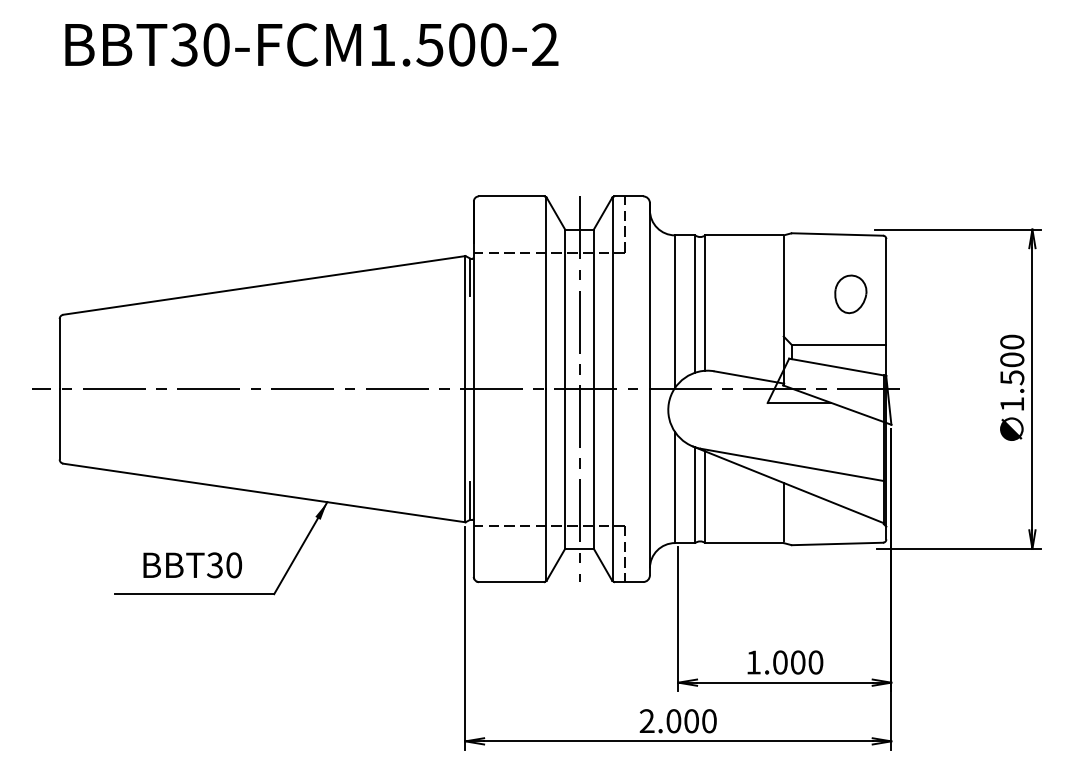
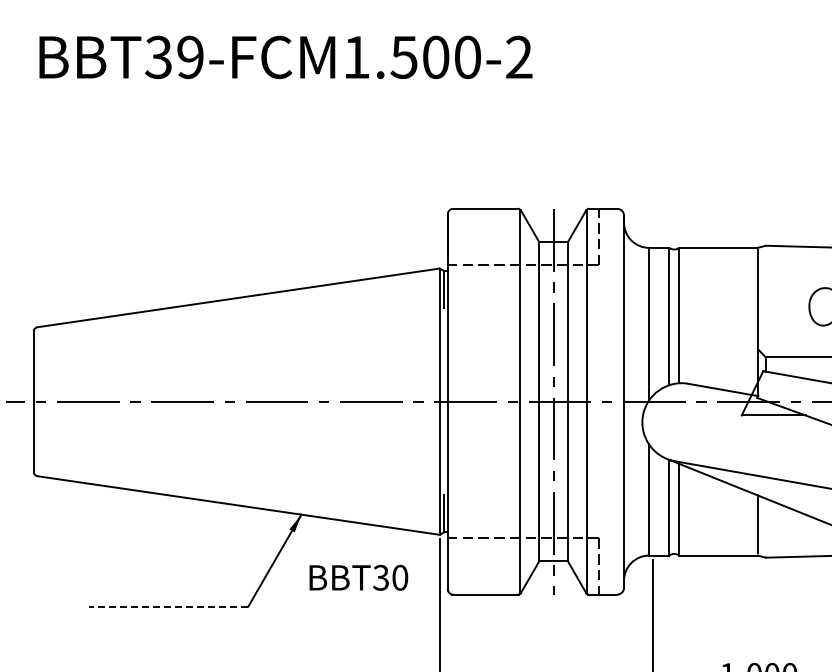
text: (216, 44) -> (190, 57), BBT30-FCM1.500-2 -> BBT39-FCM1.500-2
text: (192, 565) -> (358, 578), moved
line: (194, 594) -> (168, 607), solid -> dashed

